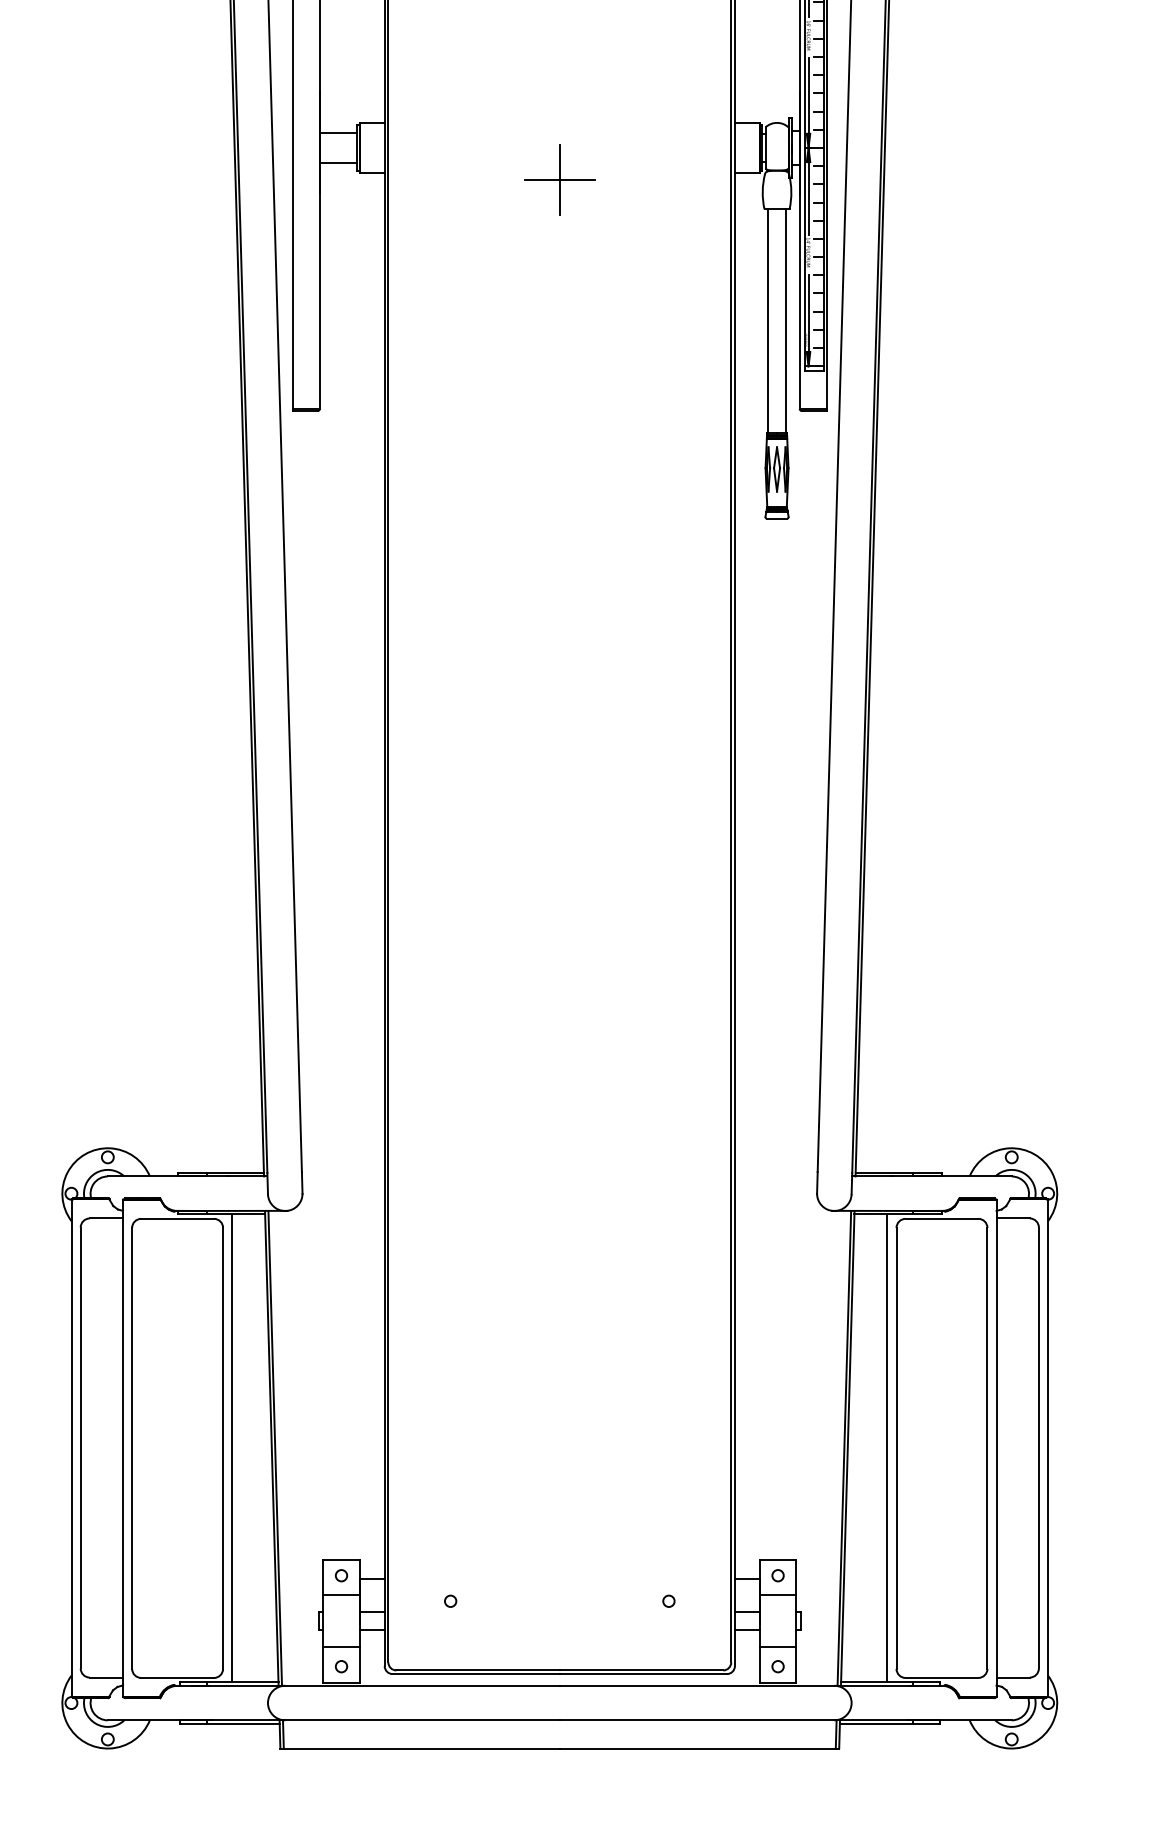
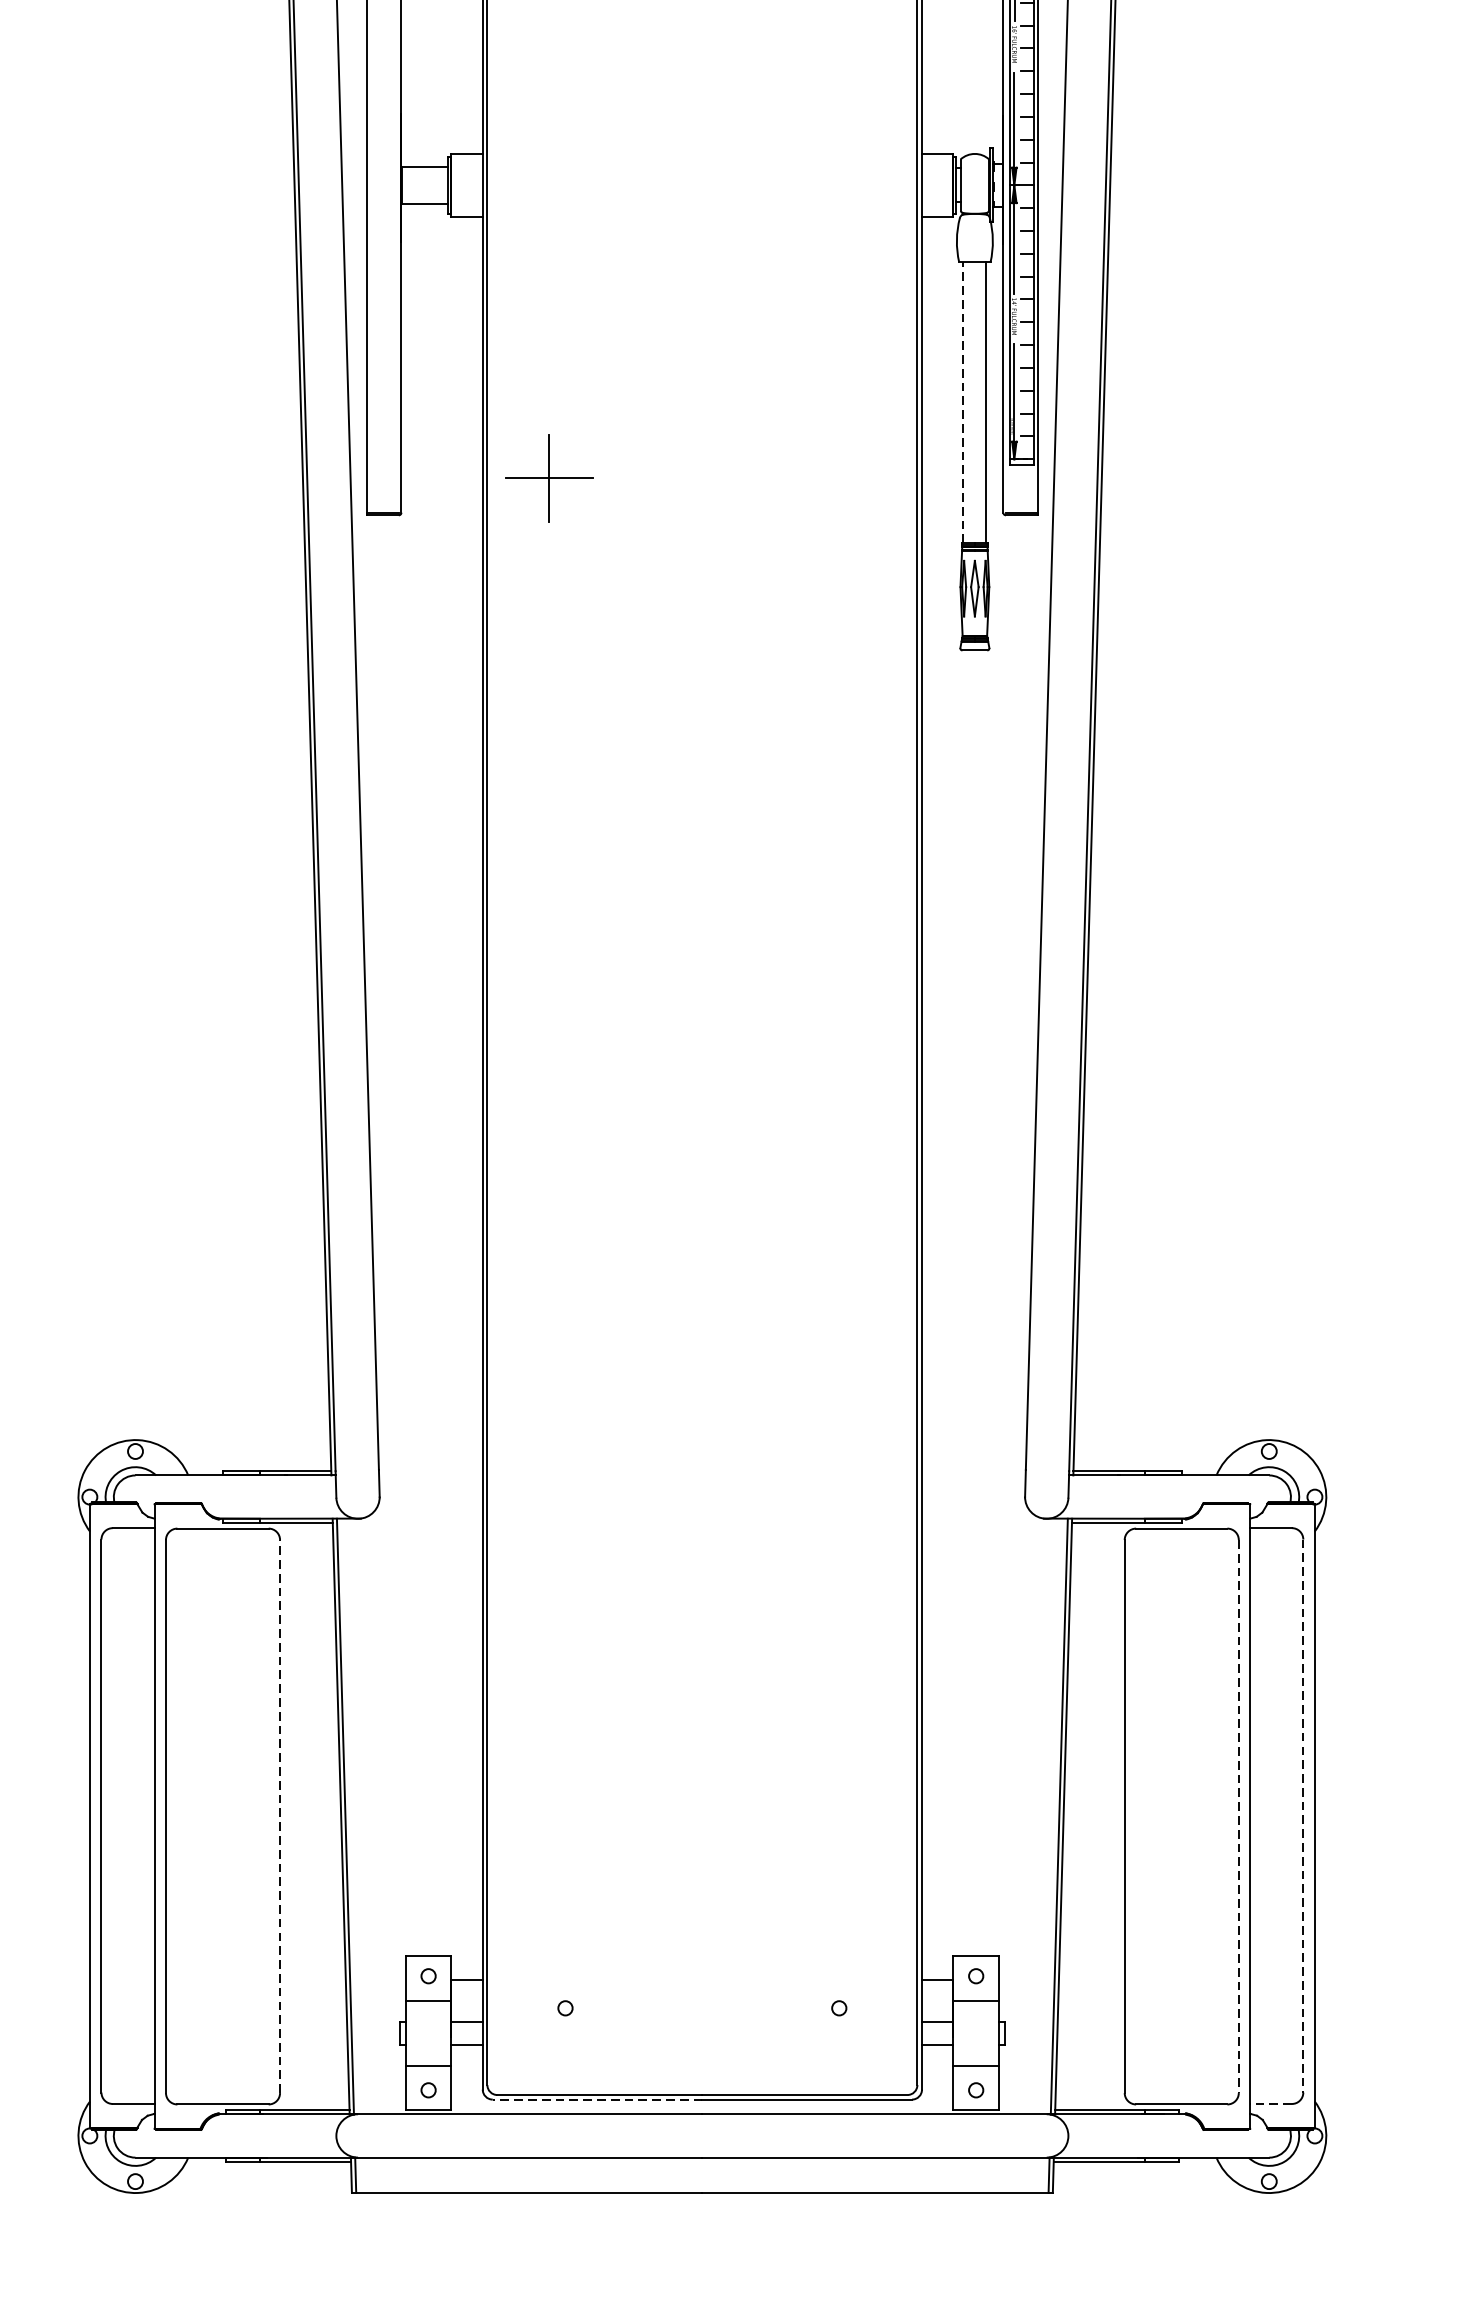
part: (559, 179) -> (548, 478), moved
line: (767, 321) -> (962, 403), solid -> dashed
line: (223, 1447) -> (280, 1815), solid -> dashed
line: (232, 1448) -> (291, 1816), removed
line: (887, 1448) -> (1113, 1816), removed
line: (987, 1448) -> (1238, 1816), solid -> dashed
line: (1038, 1448) -> (1302, 1816), solid -> dashed
line: (476, 1674) -> (597, 2100), solid -> dashed
line: (1013, 1677) -> (1271, 2103), solid -> dashed

